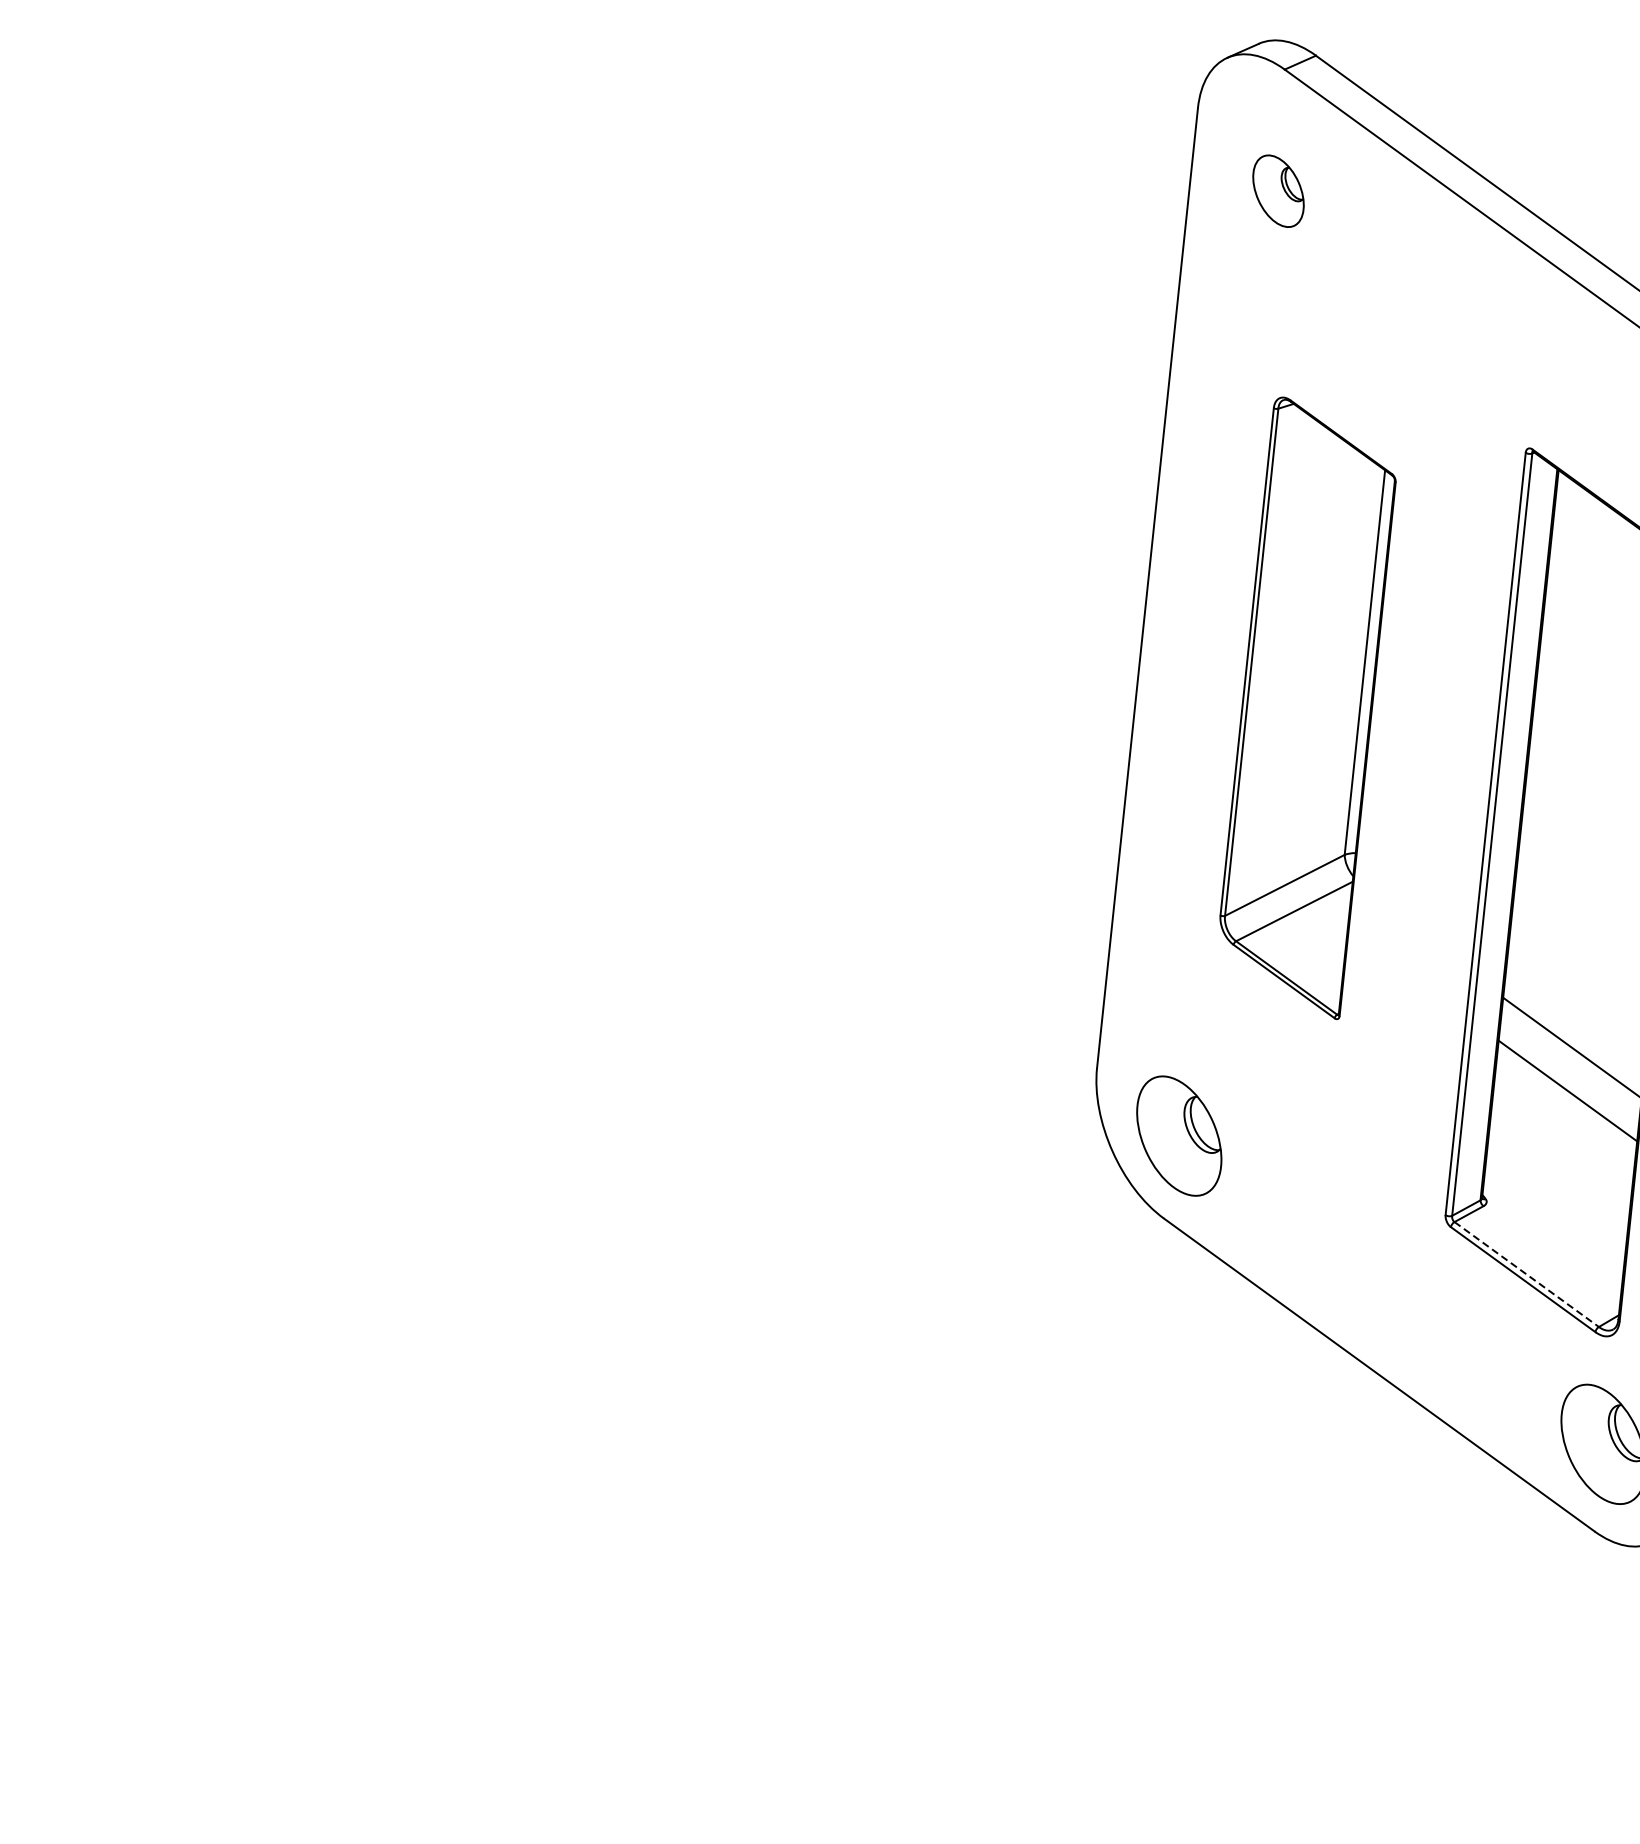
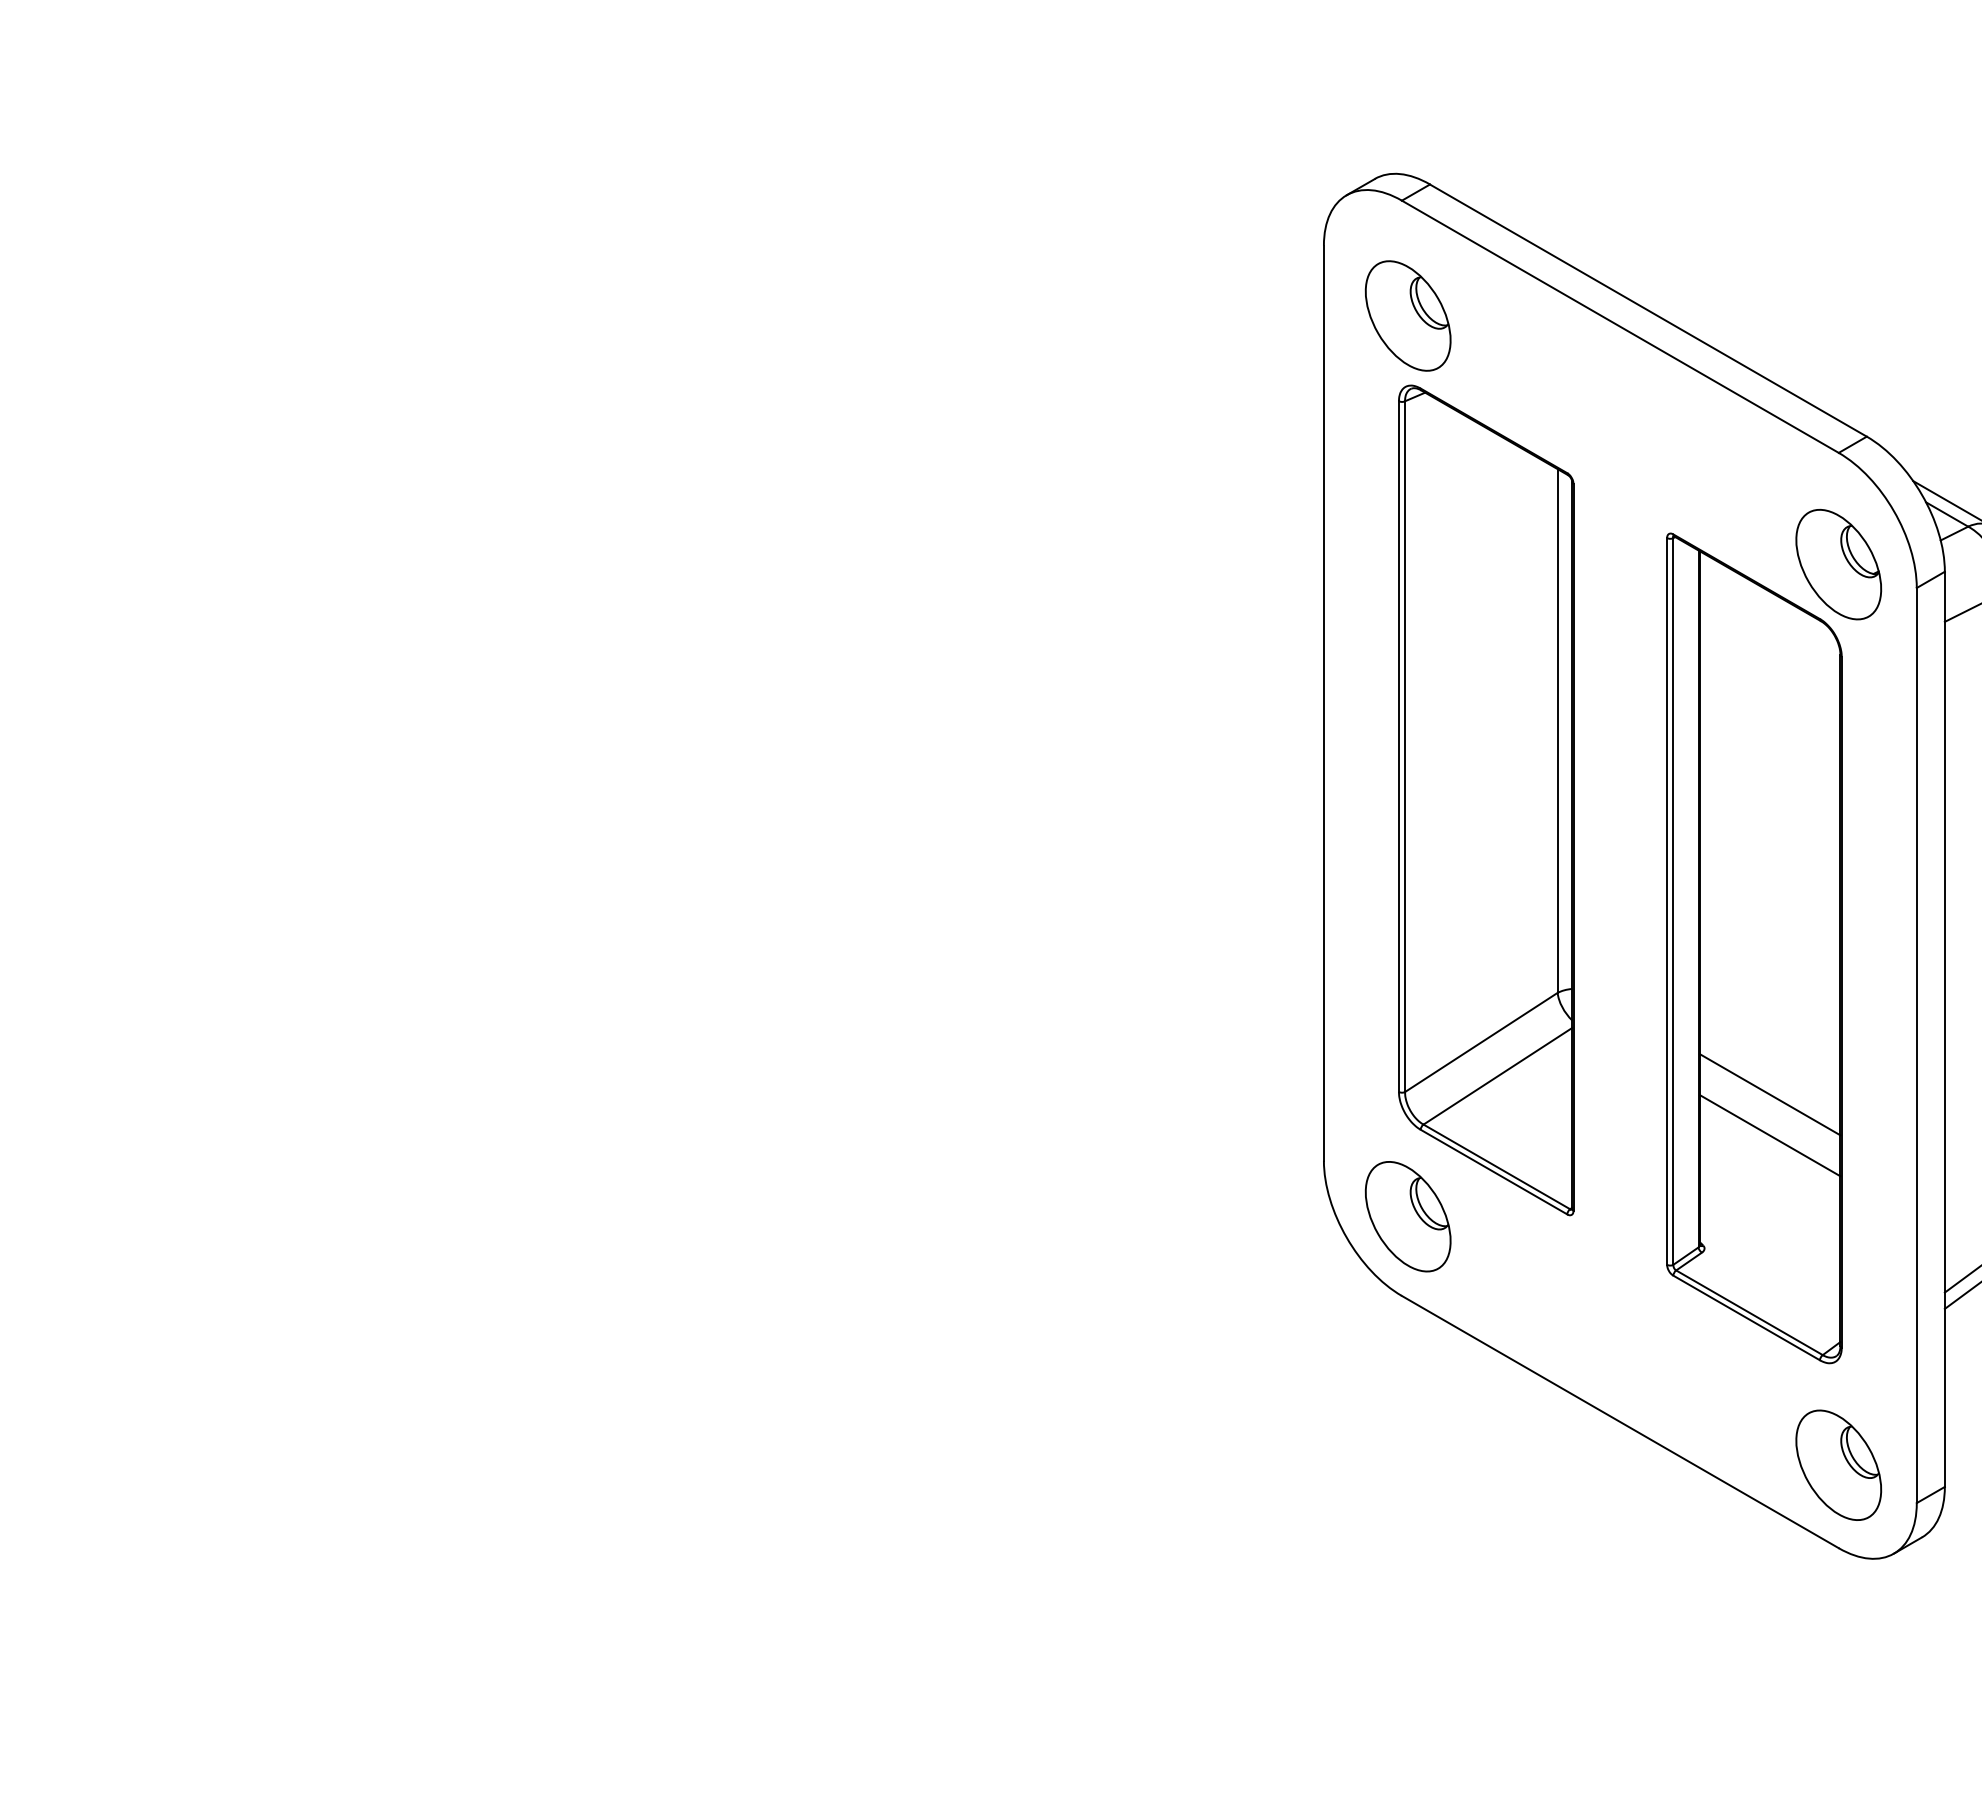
part: (1277, 190) -> (1407, 315), size x1.67
part: (1307, 708) -> (1486, 800), size x1.43
line: (1526, 1274) -> (1749, 1312), dashed -> solid

